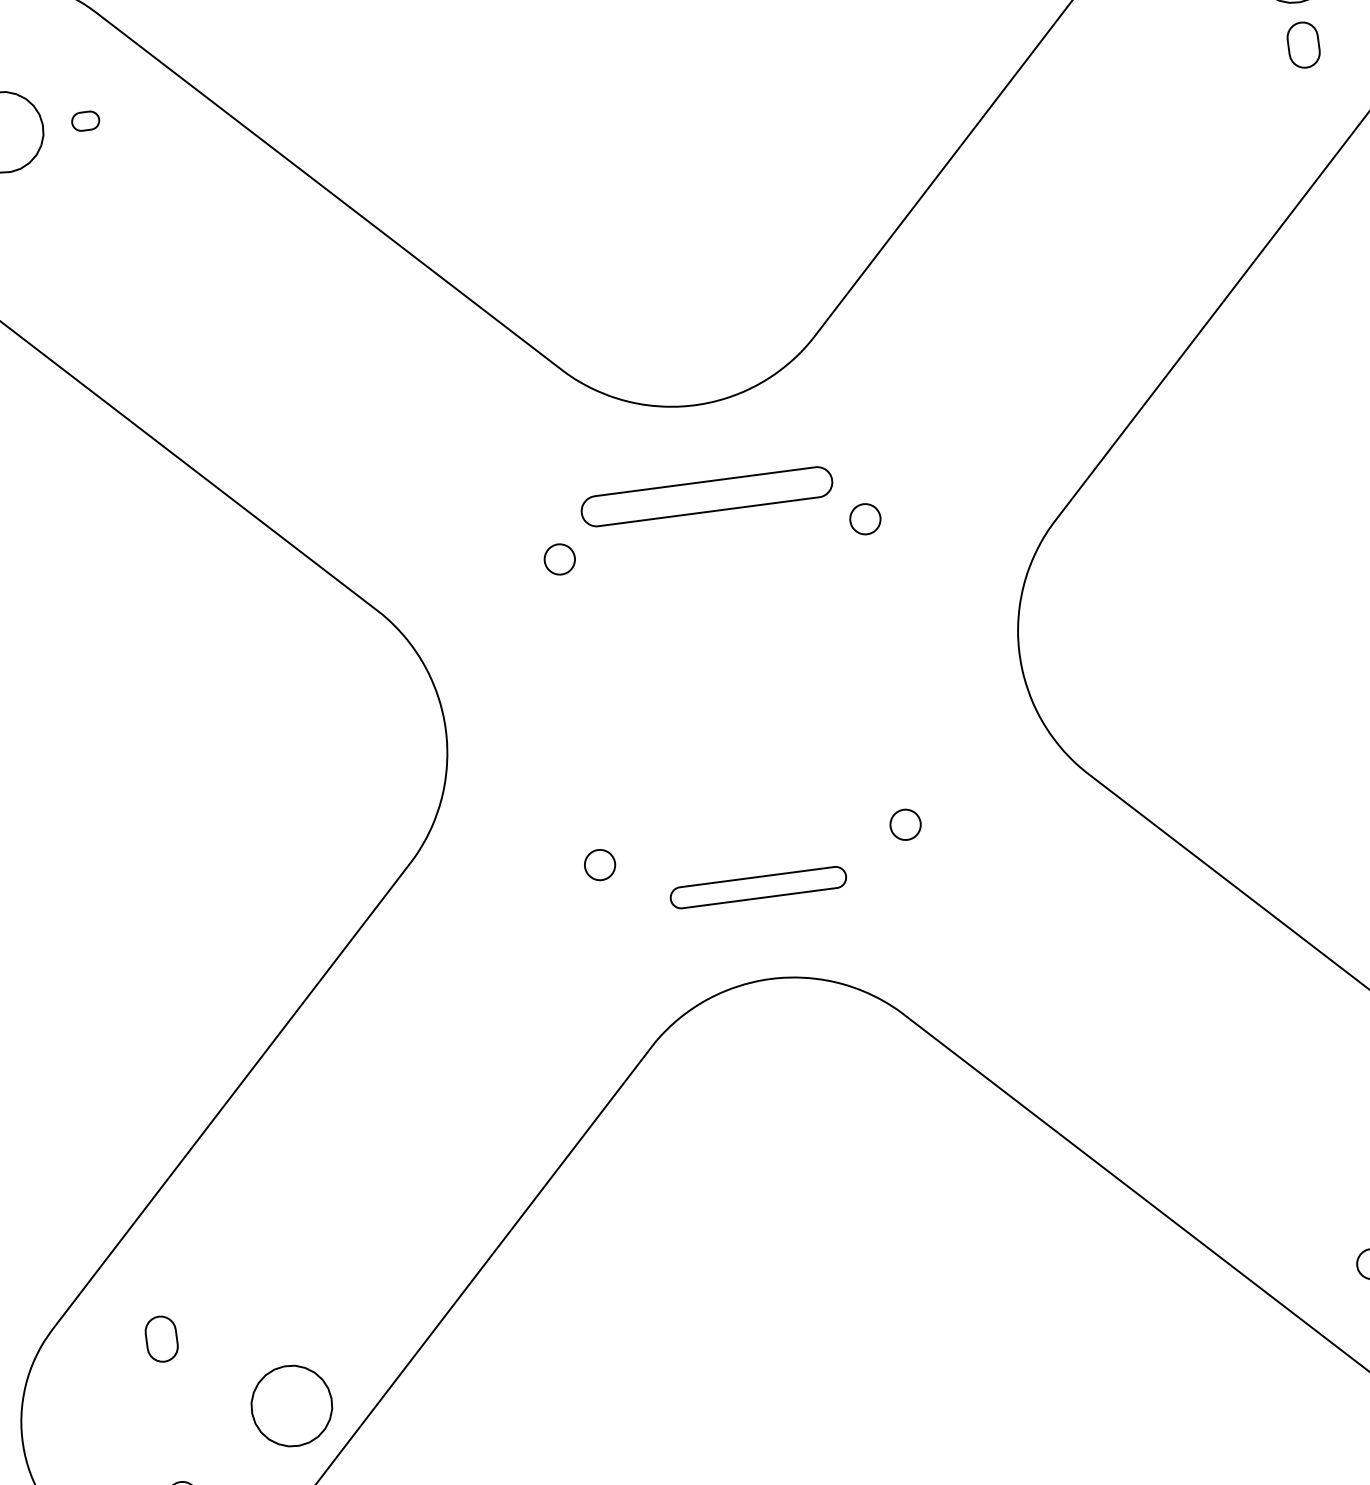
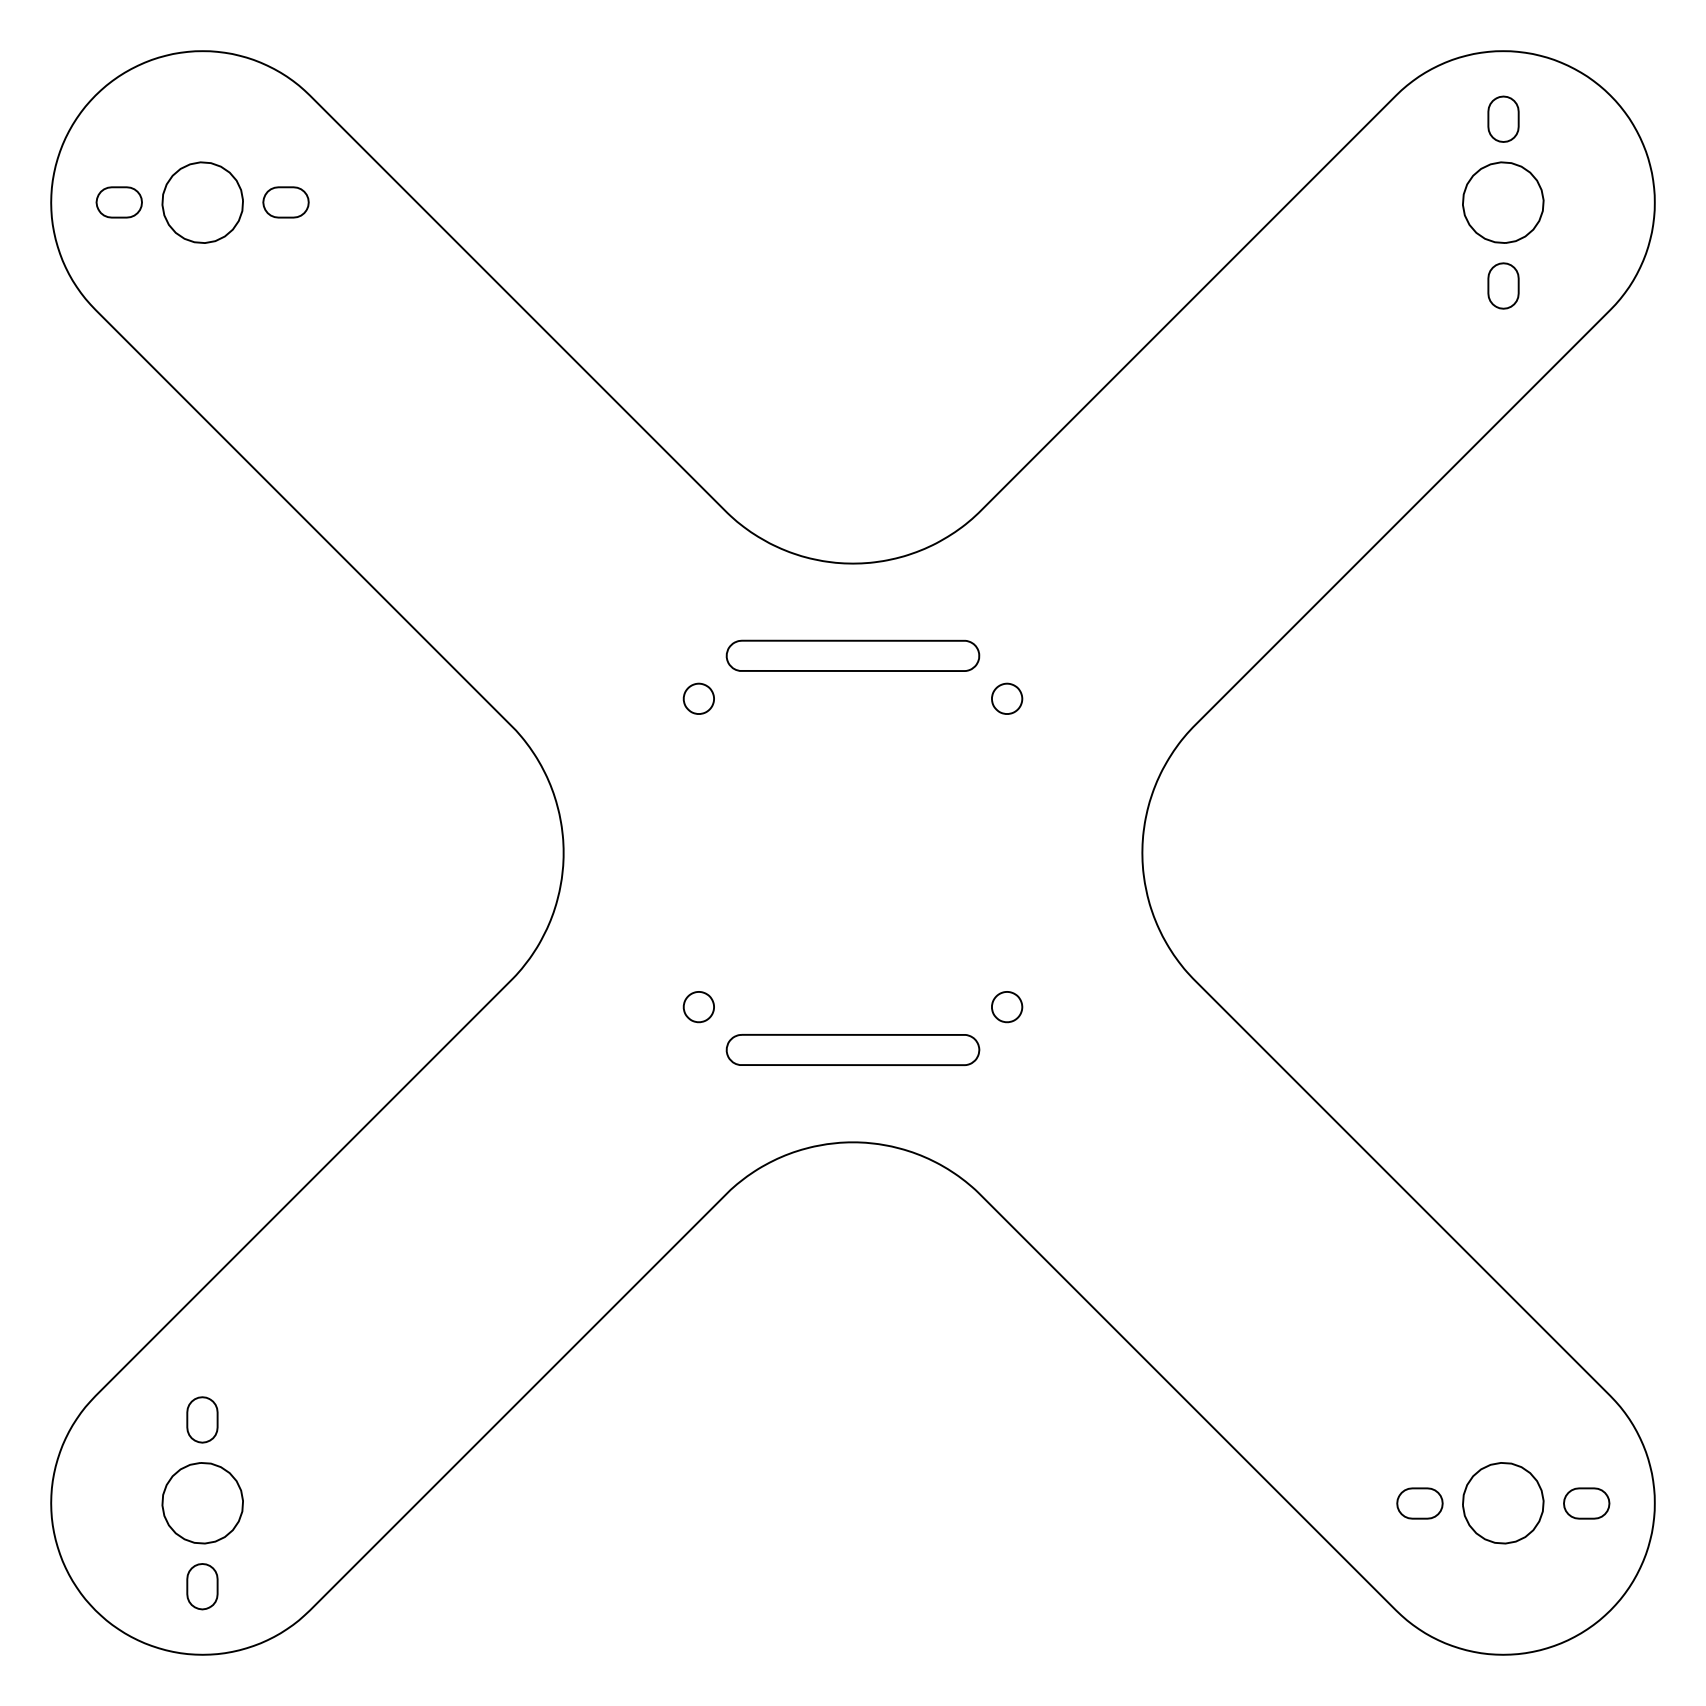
part: (85, 121) -> (285, 202), size x1.67
part: (758, 888) -> (852, 1050), size x1.43
part: (291, 1406) -> (202, 1503), moved

